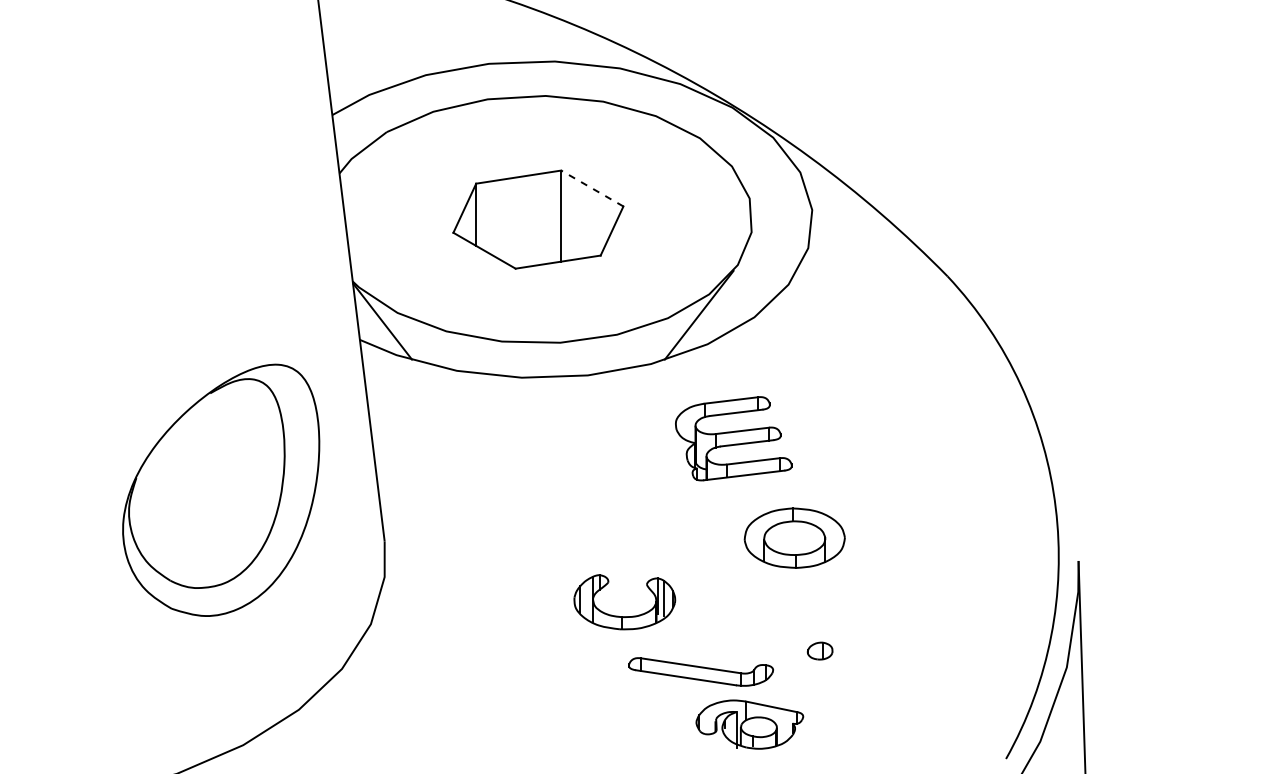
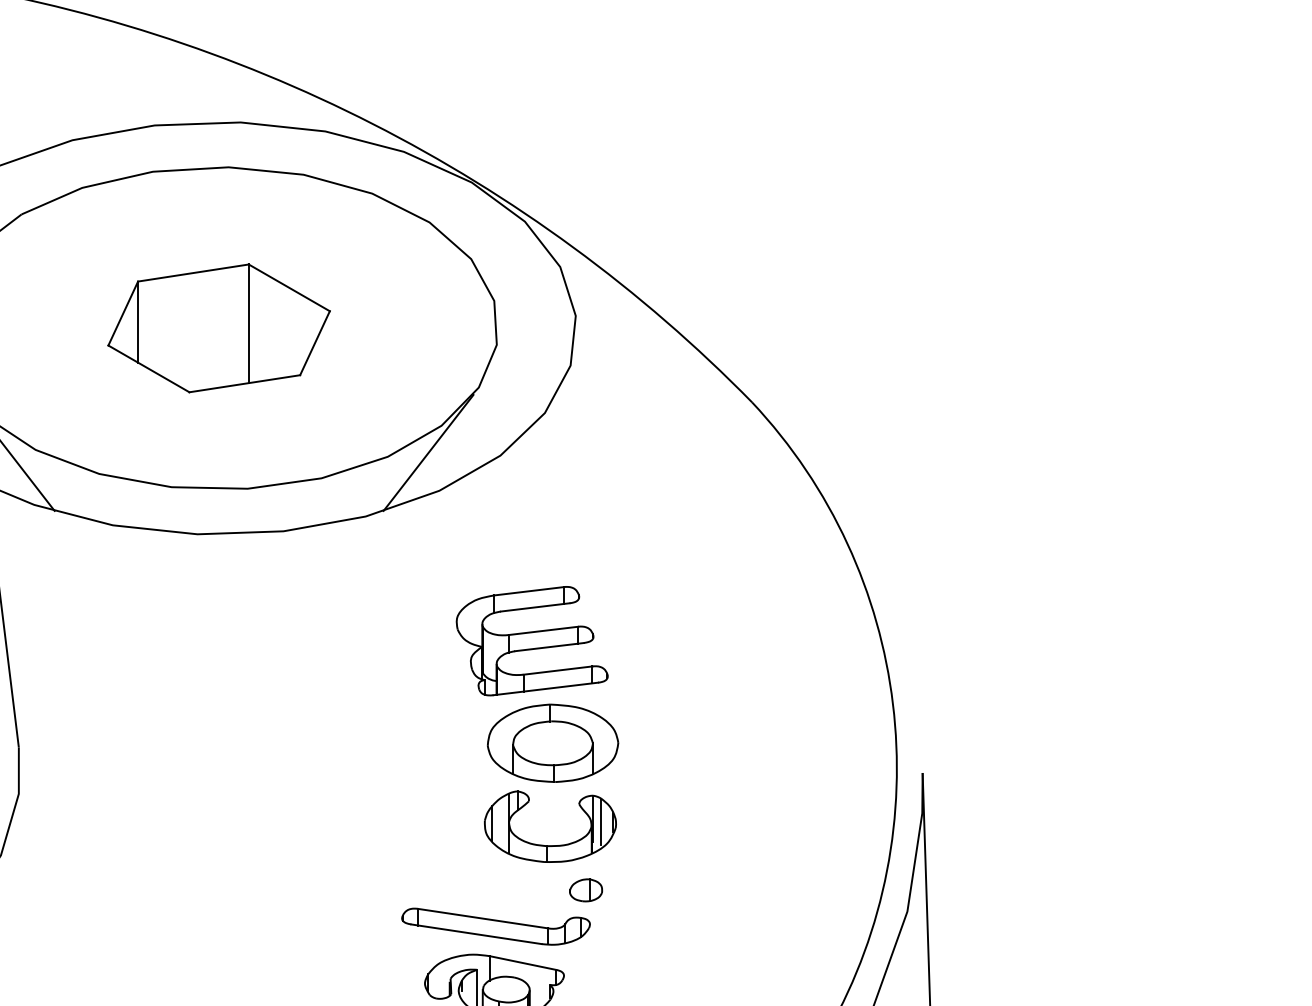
line: (592, 188) -> (289, 287), dashed -> solid
part: (733, 438) -> (531, 640), moved
part: (624, 616) -> (550, 845), moved
part: (700, 671) -> (495, 926), moved

